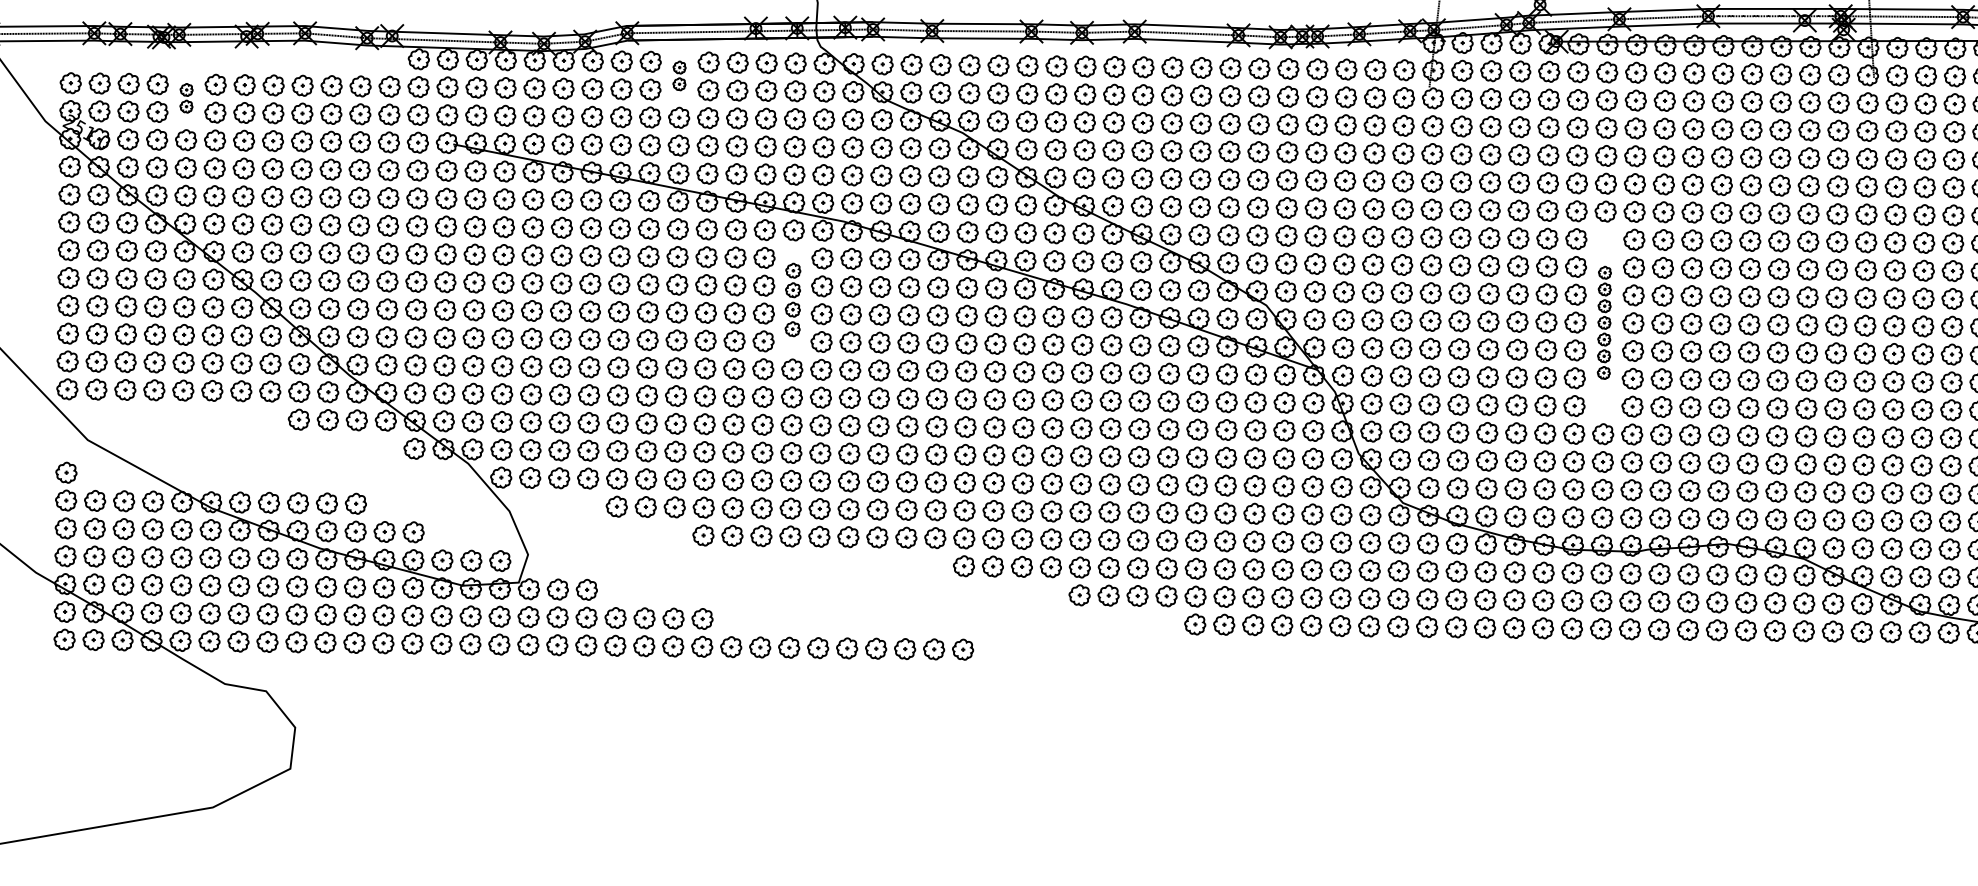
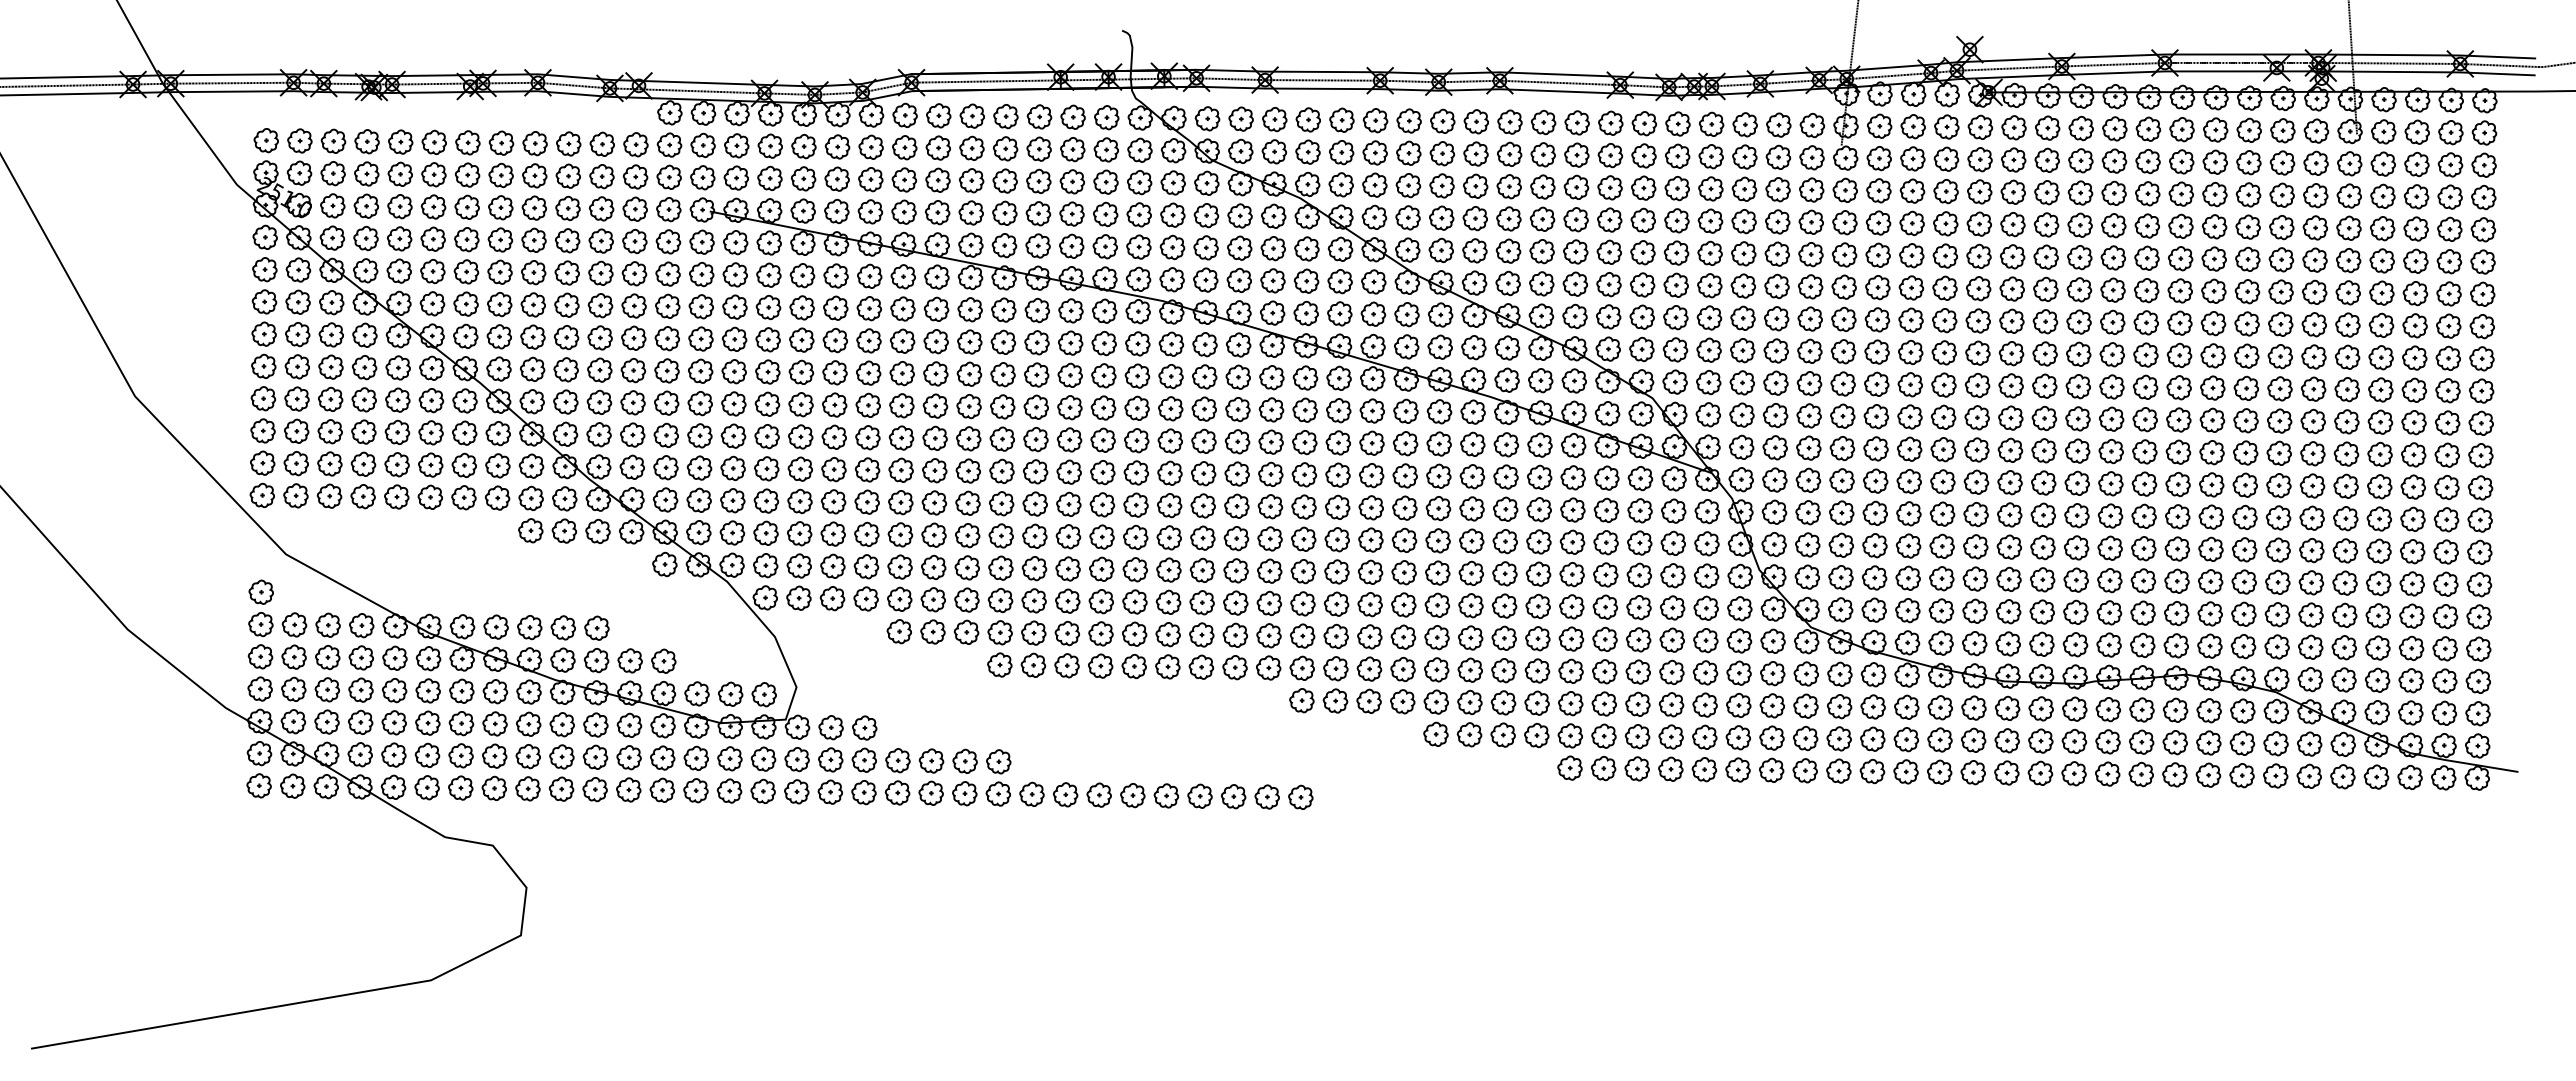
part: (679, 75) -> (971, 131), size x1.67
part: (186, 97) -> (400, 157), size x1.67
part: (792, 299) -> (1103, 391), size x1.43
part: (1604, 322) -> (2044, 418), size x1.67

